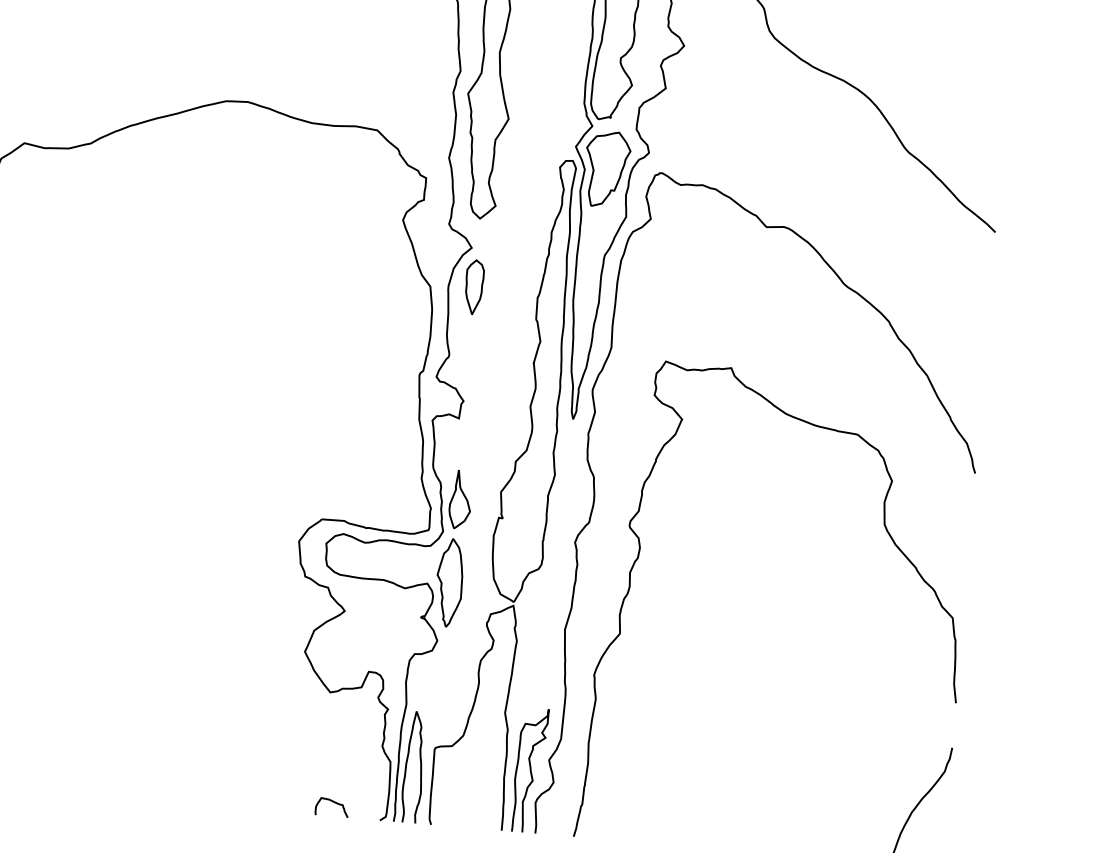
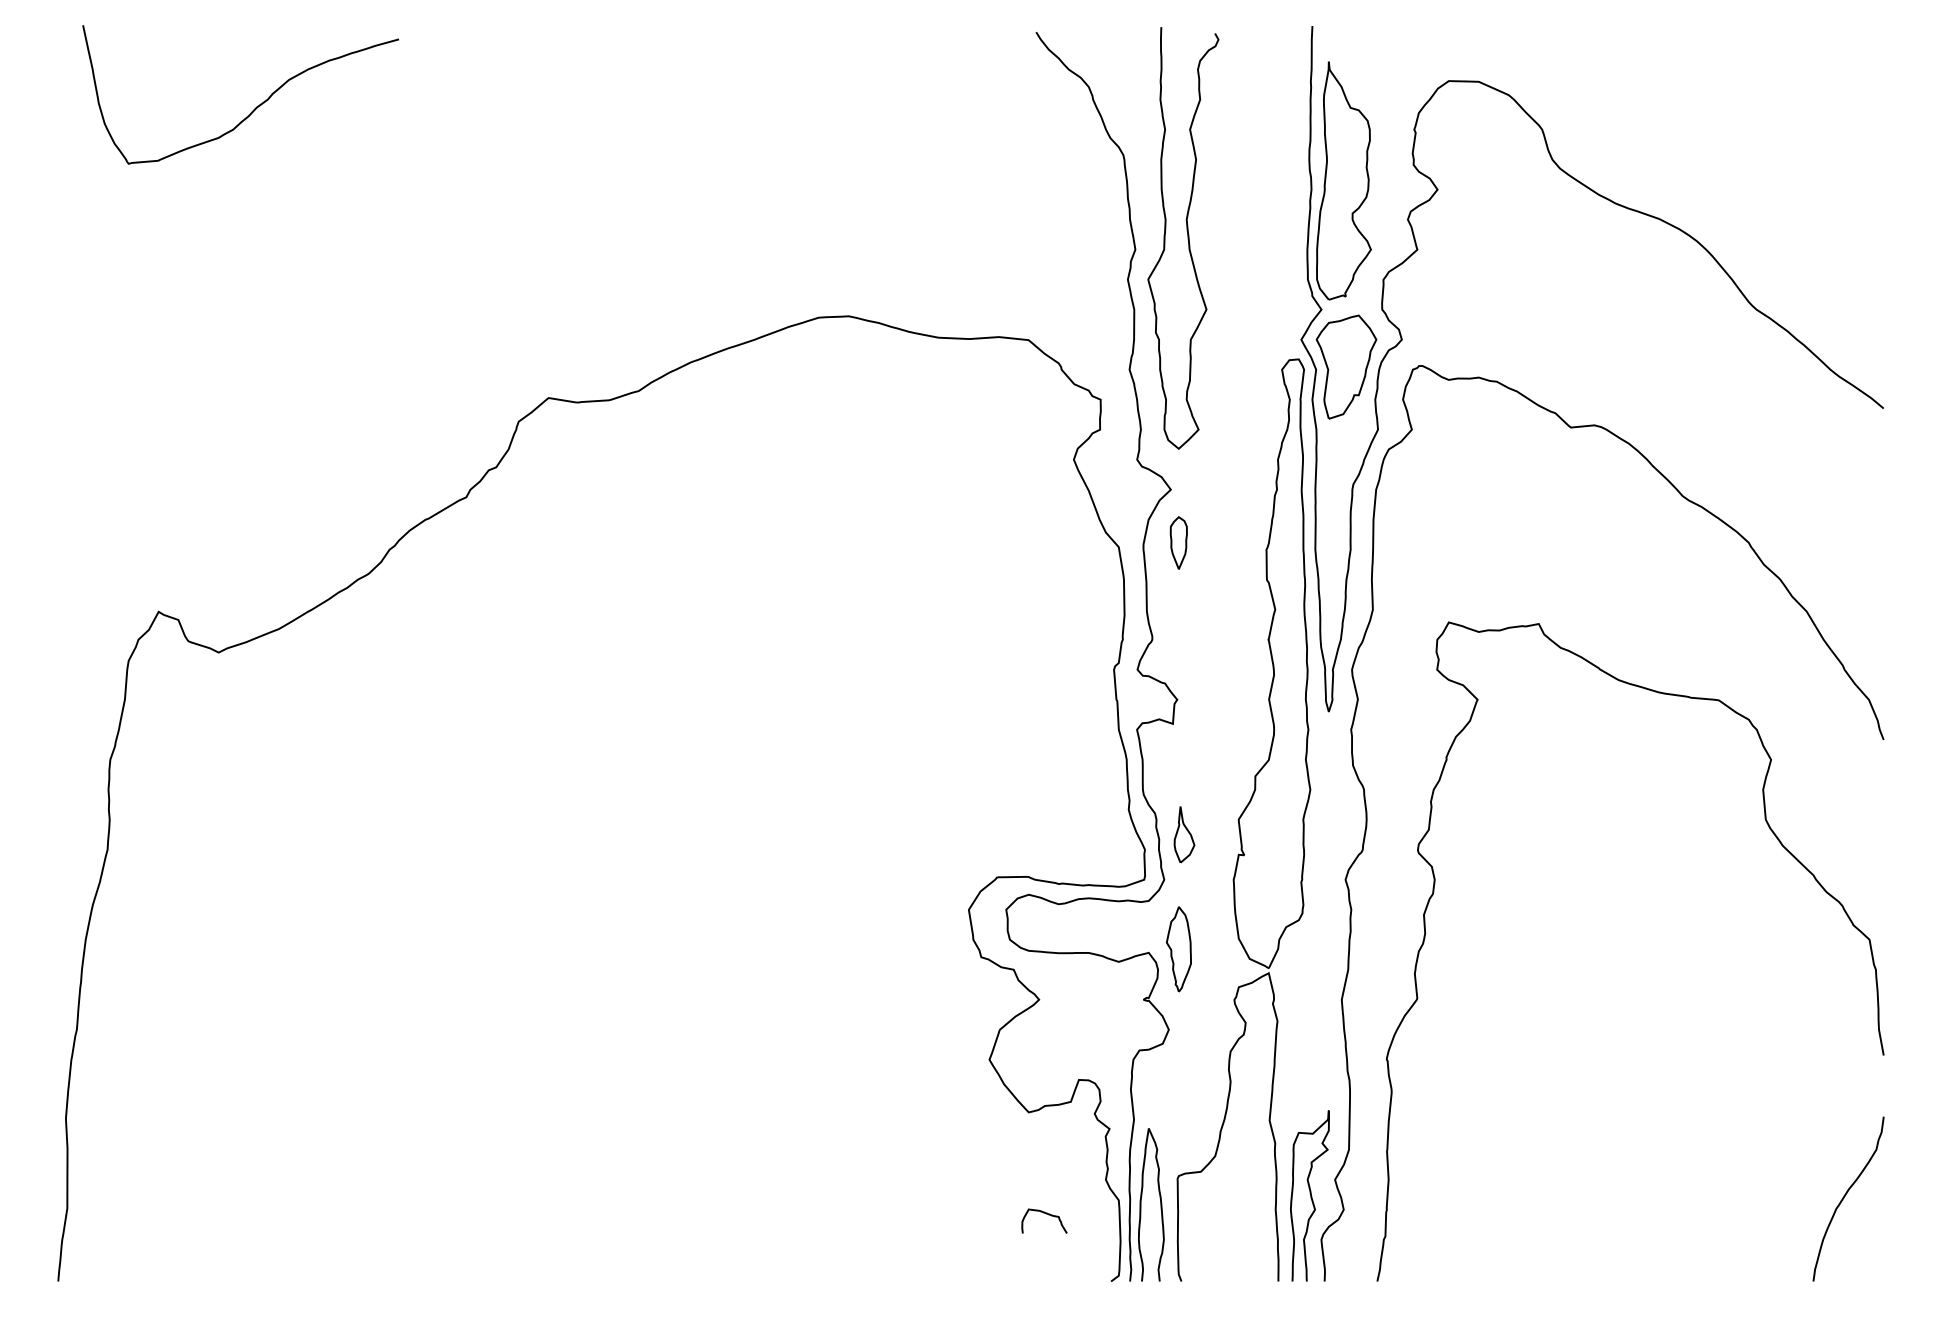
part: (474, 286) -> (1178, 542), size x0.7
part: (460, 499) -> (1184, 834), size x0.7
part: (449, 583) -> (1178, 949), size x0.7
curve: (334, 802) -> (1046, 1214), moved

